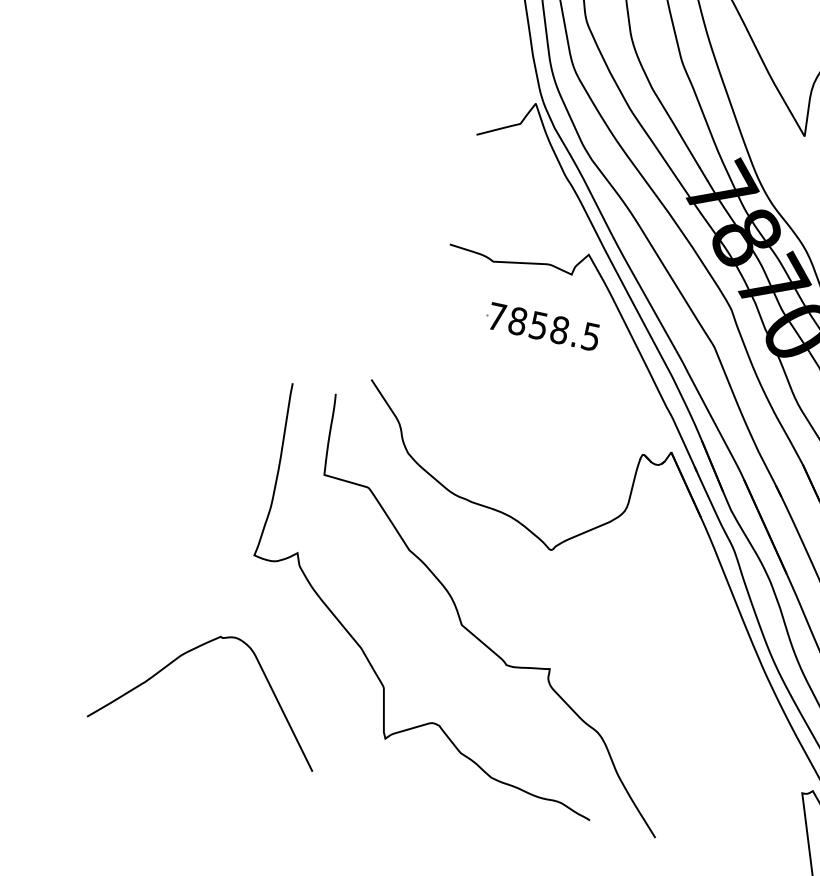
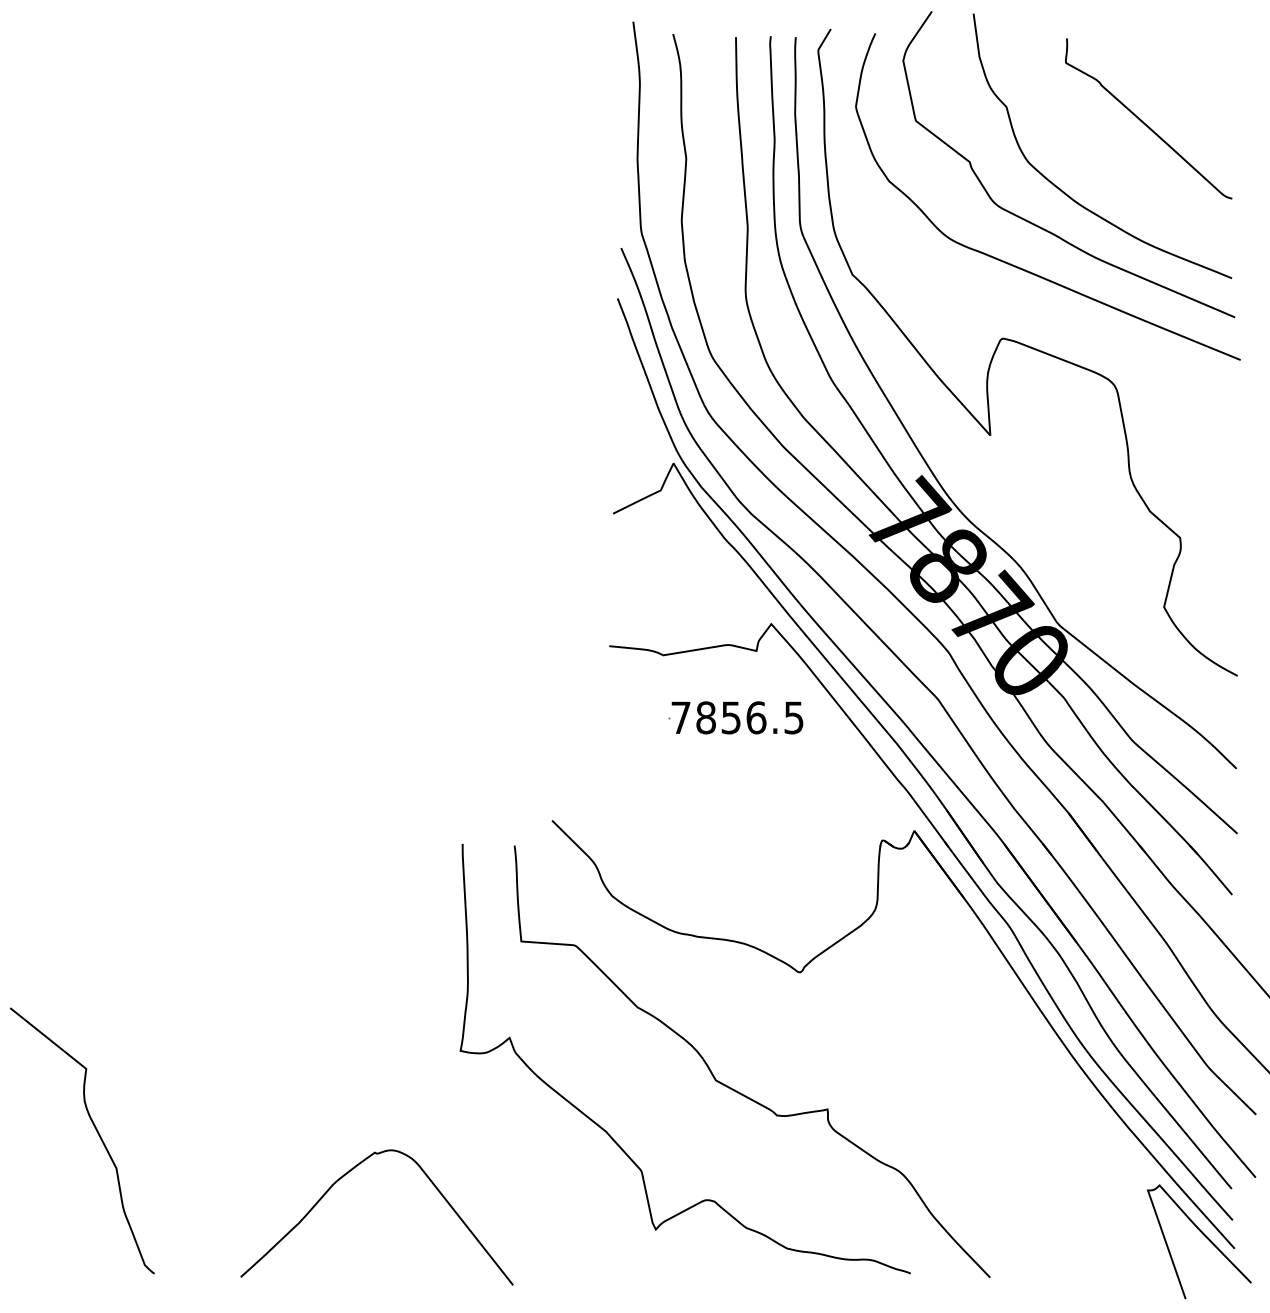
text: (559, 329) -> (756, 717), 7858.5 -> 7856.5
curve: (190, 651) -> (343, 1177), moved

